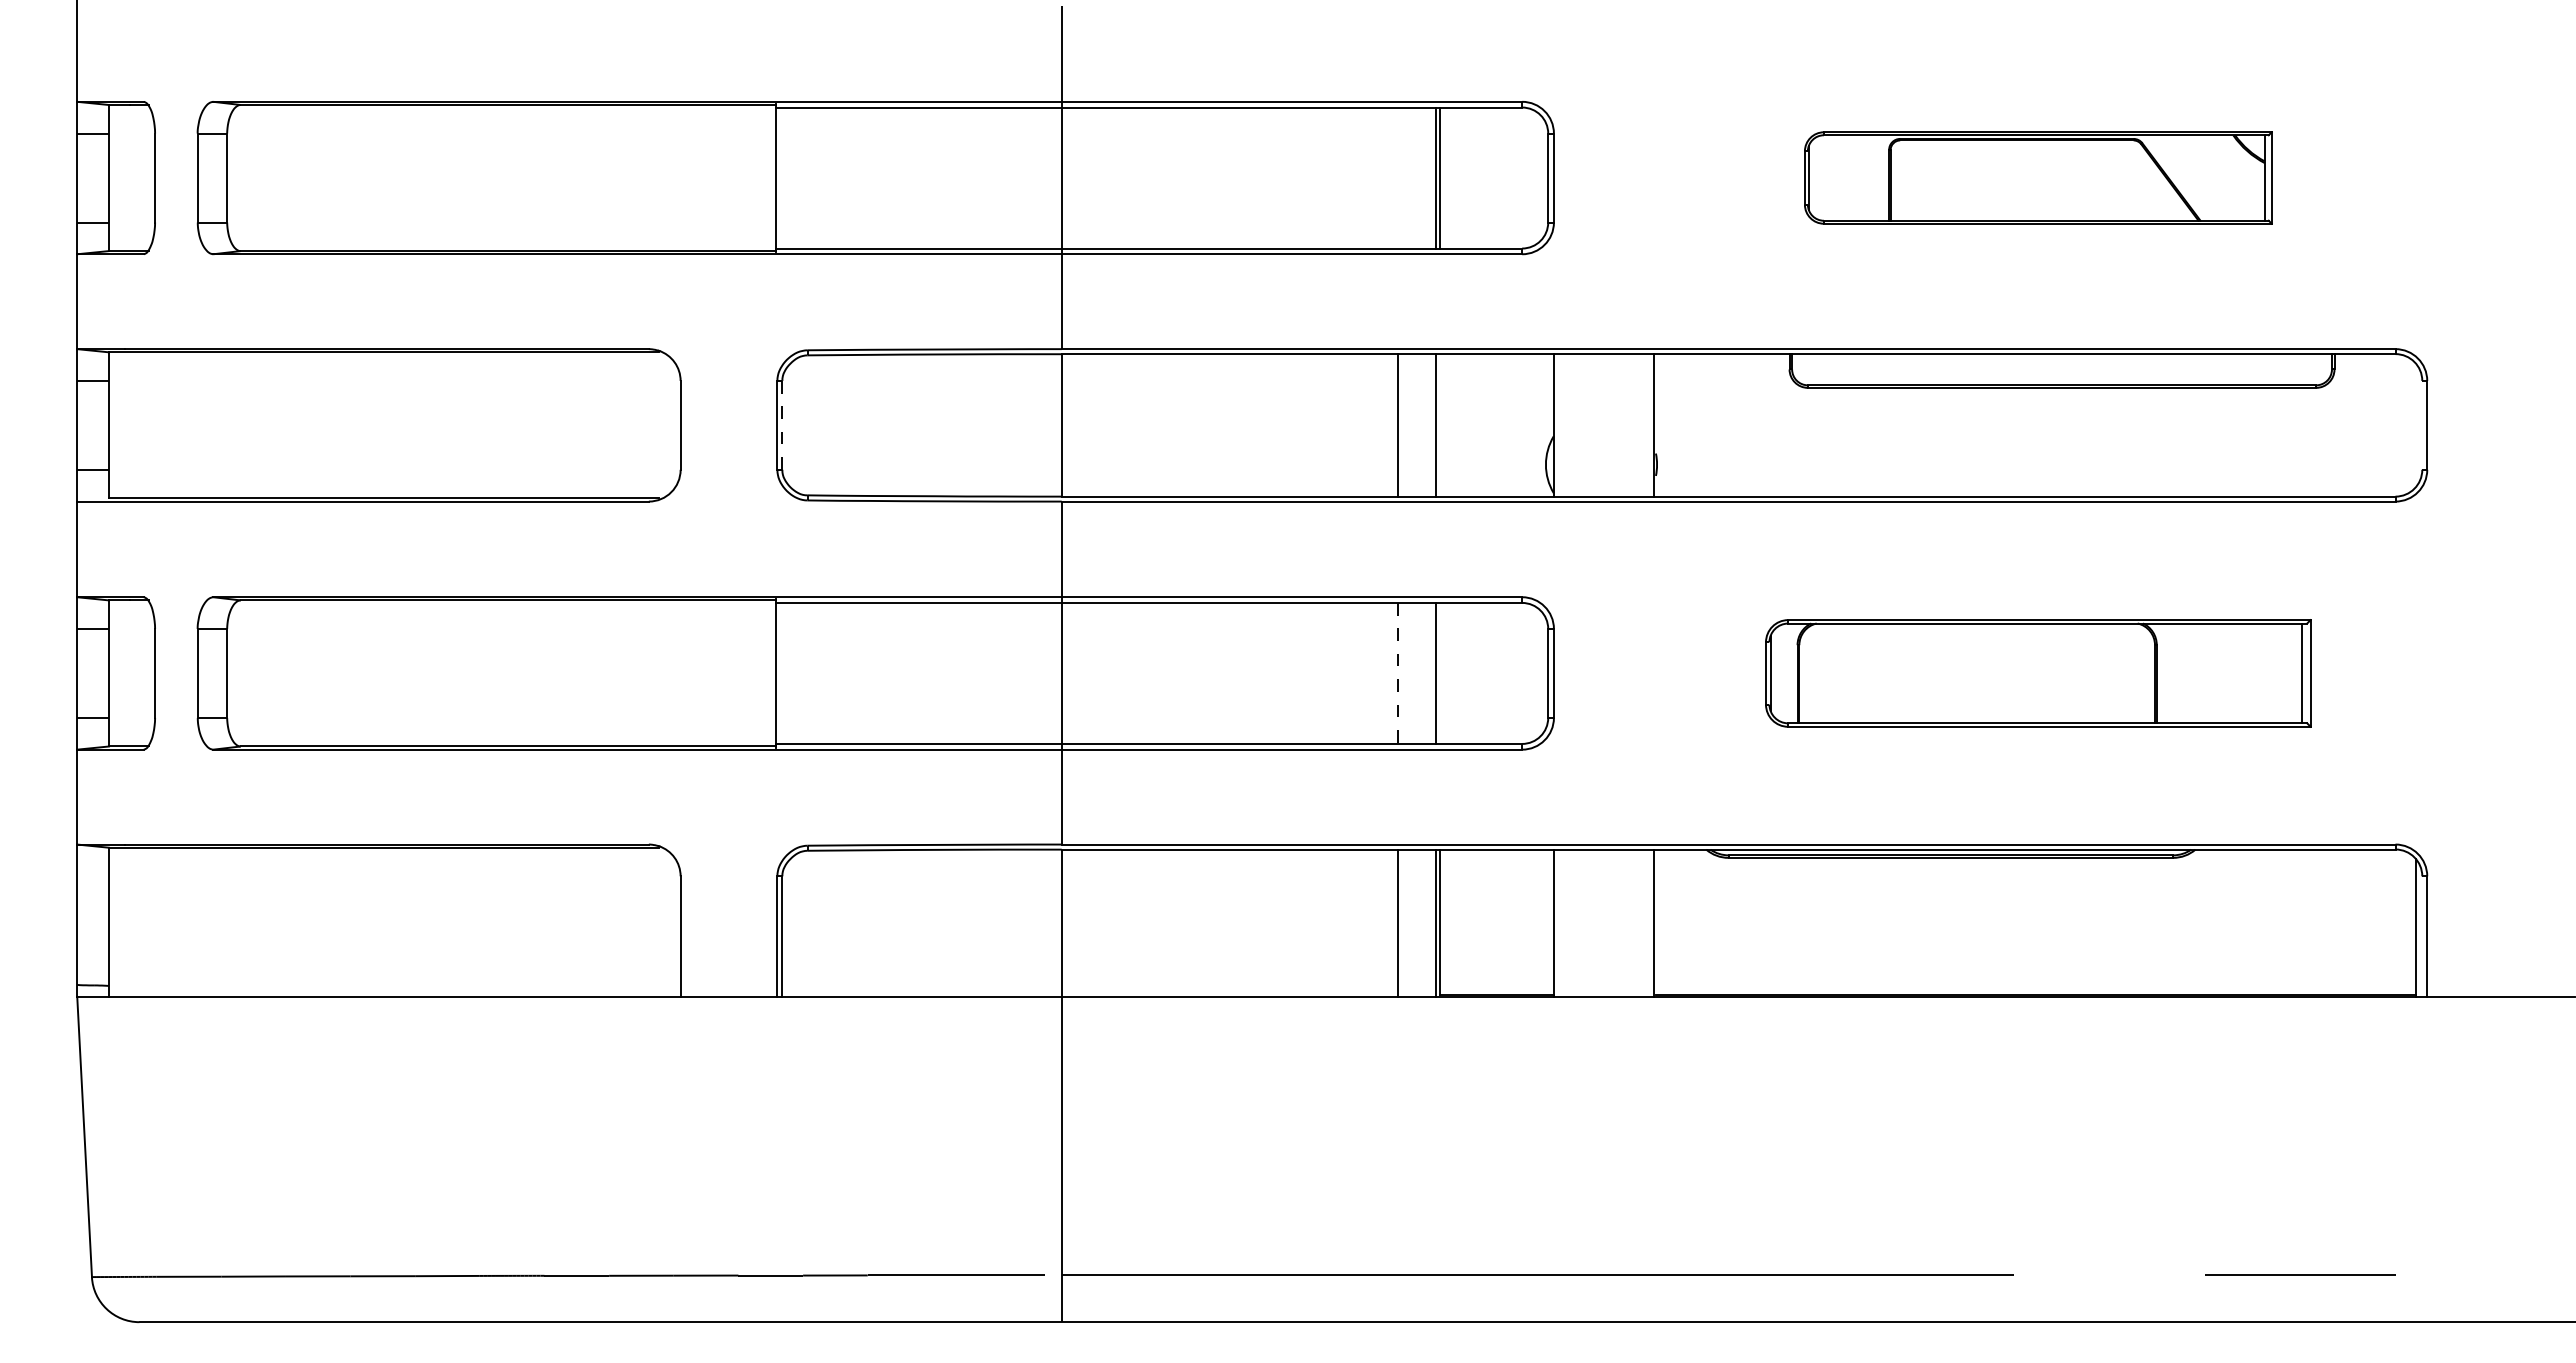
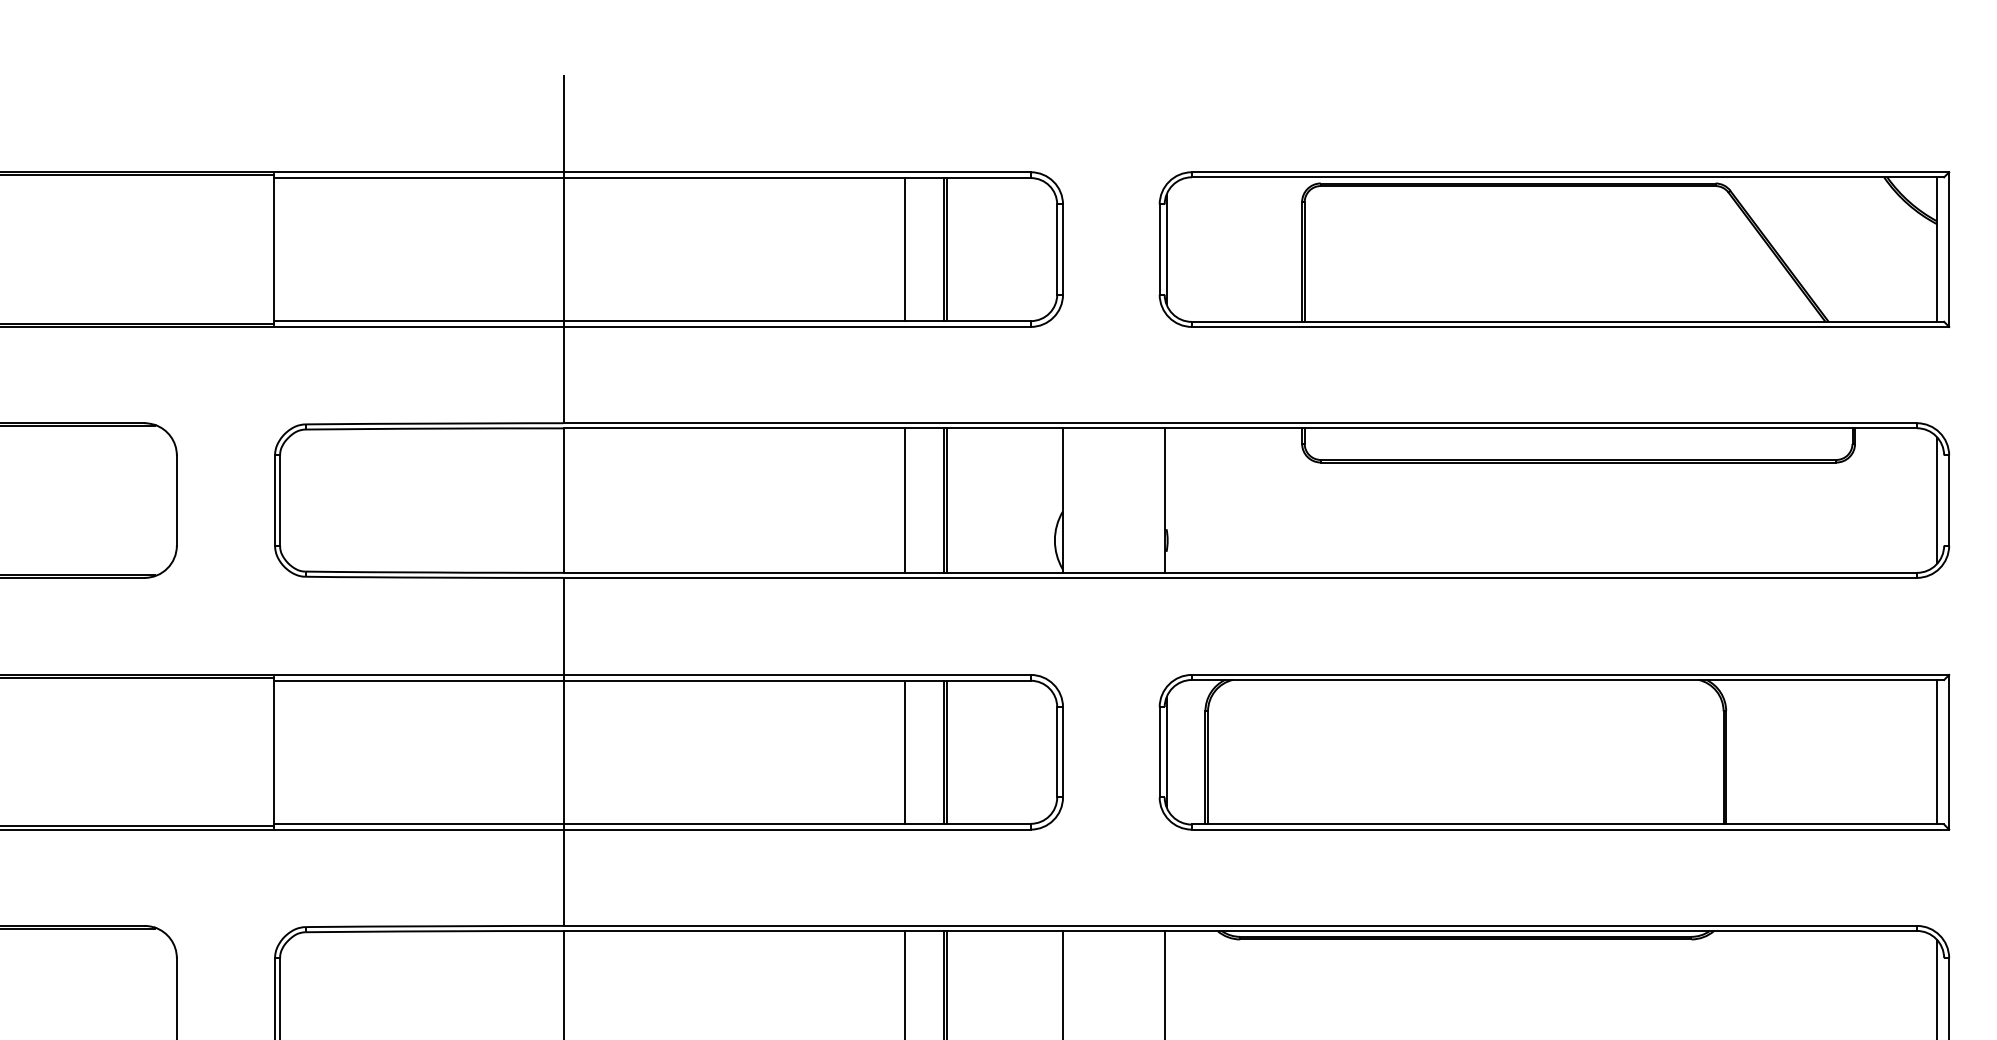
line: (1398, 177) -> (905, 249), added
part: (2038, 177) -> (1554, 249), size x1.67
line: (782, 424) -> (280, 499), dashed -> solid
line: (1439, 425) -> (946, 500), added
line: (2415, 425) -> (1937, 500), added
line: (1439, 672) -> (946, 751), added
line: (1398, 673) -> (905, 752), dashed -> solid
part: (2038, 673) -> (1554, 752), size x1.43

